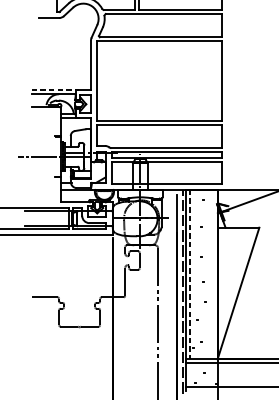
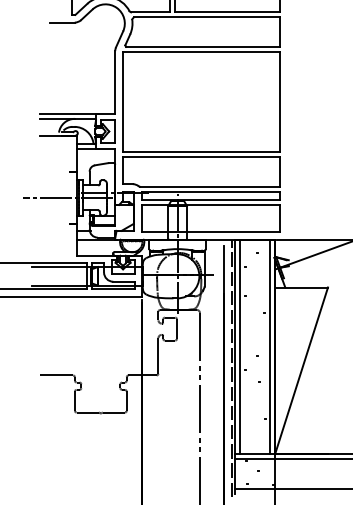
line: (54, 90) -> (69, 113), dashed -> solid
line: (213, 274) -> (270, 346), added
line: (190, 275) -> (240, 347), dashed -> solid

